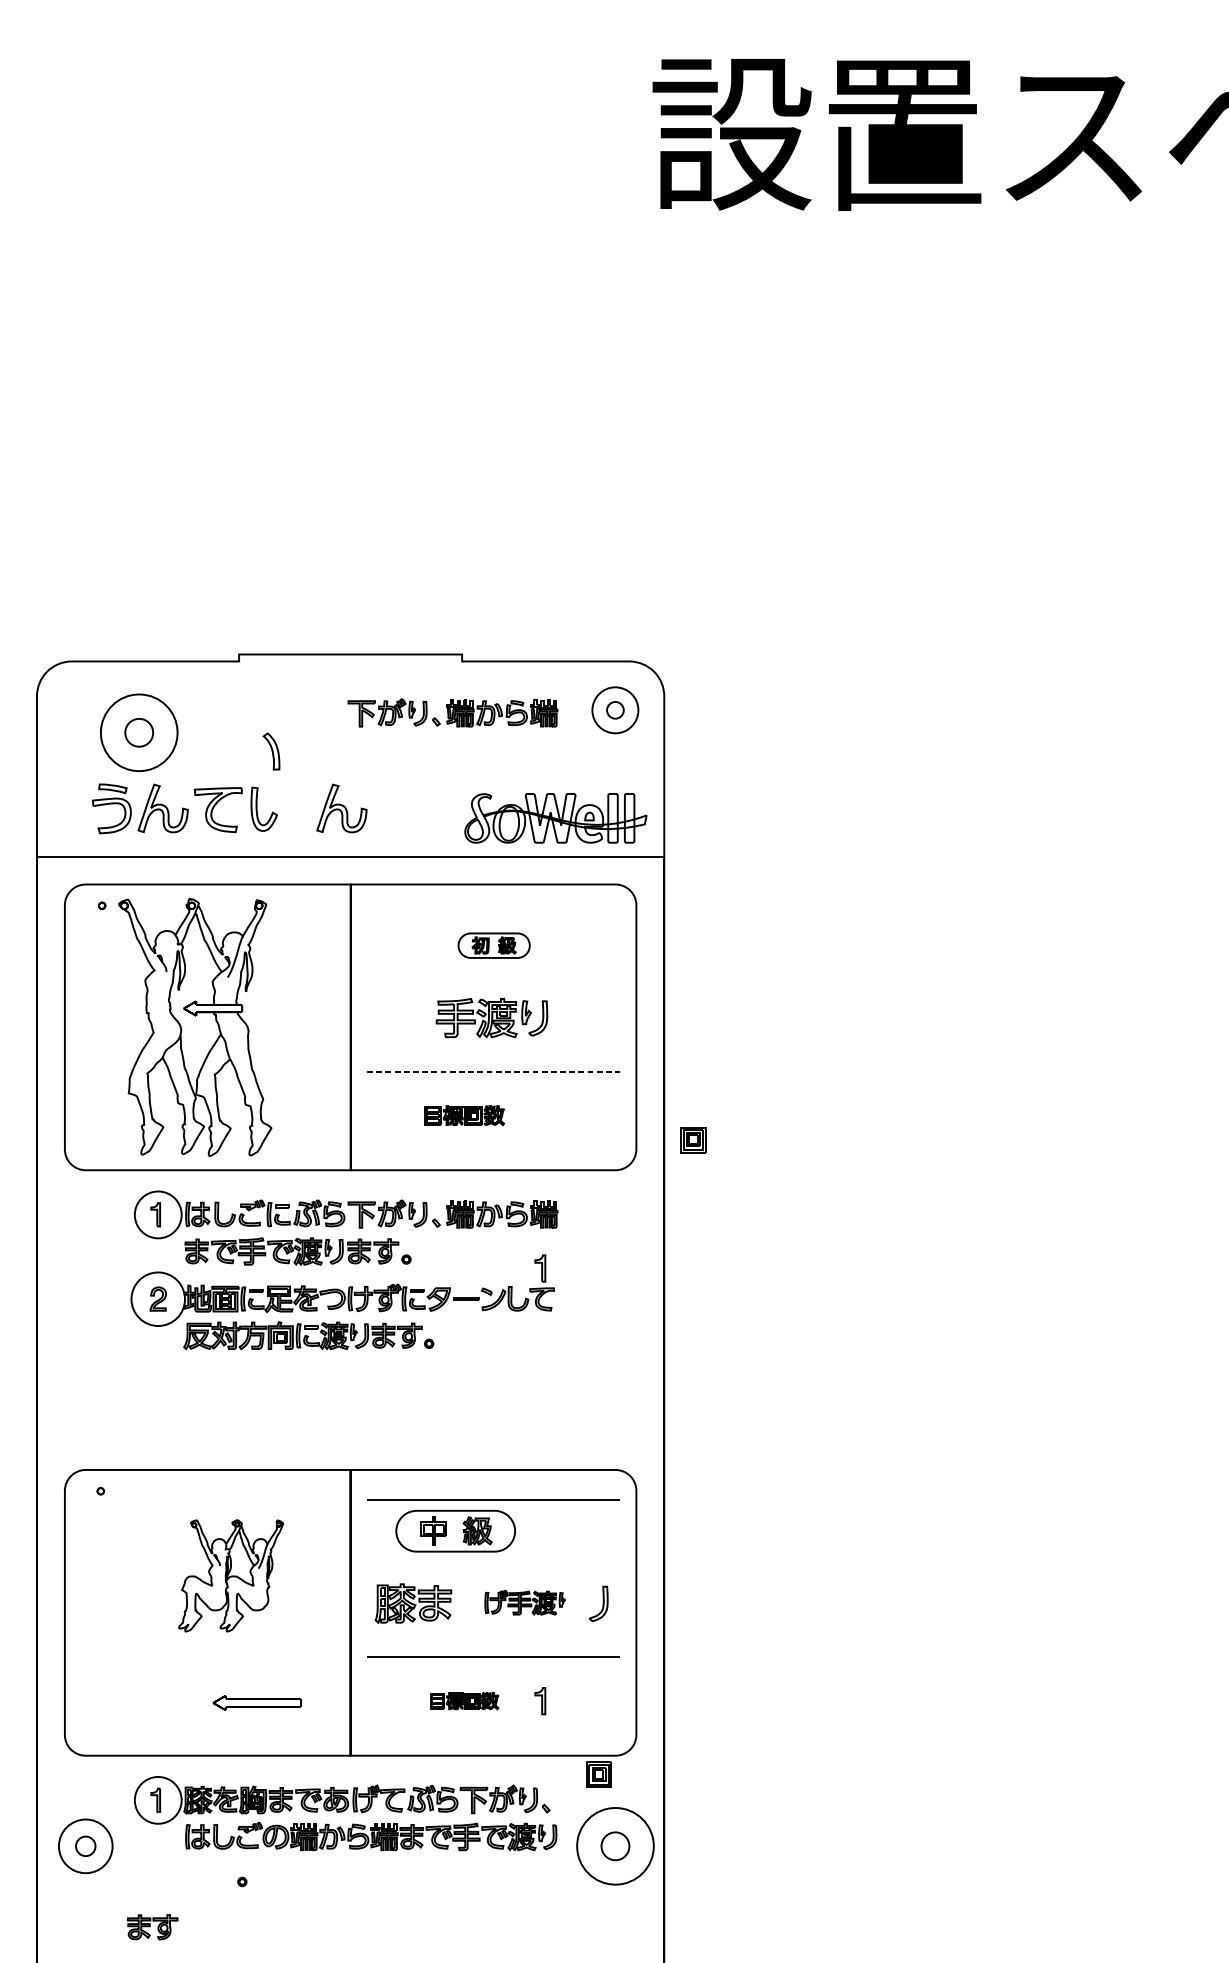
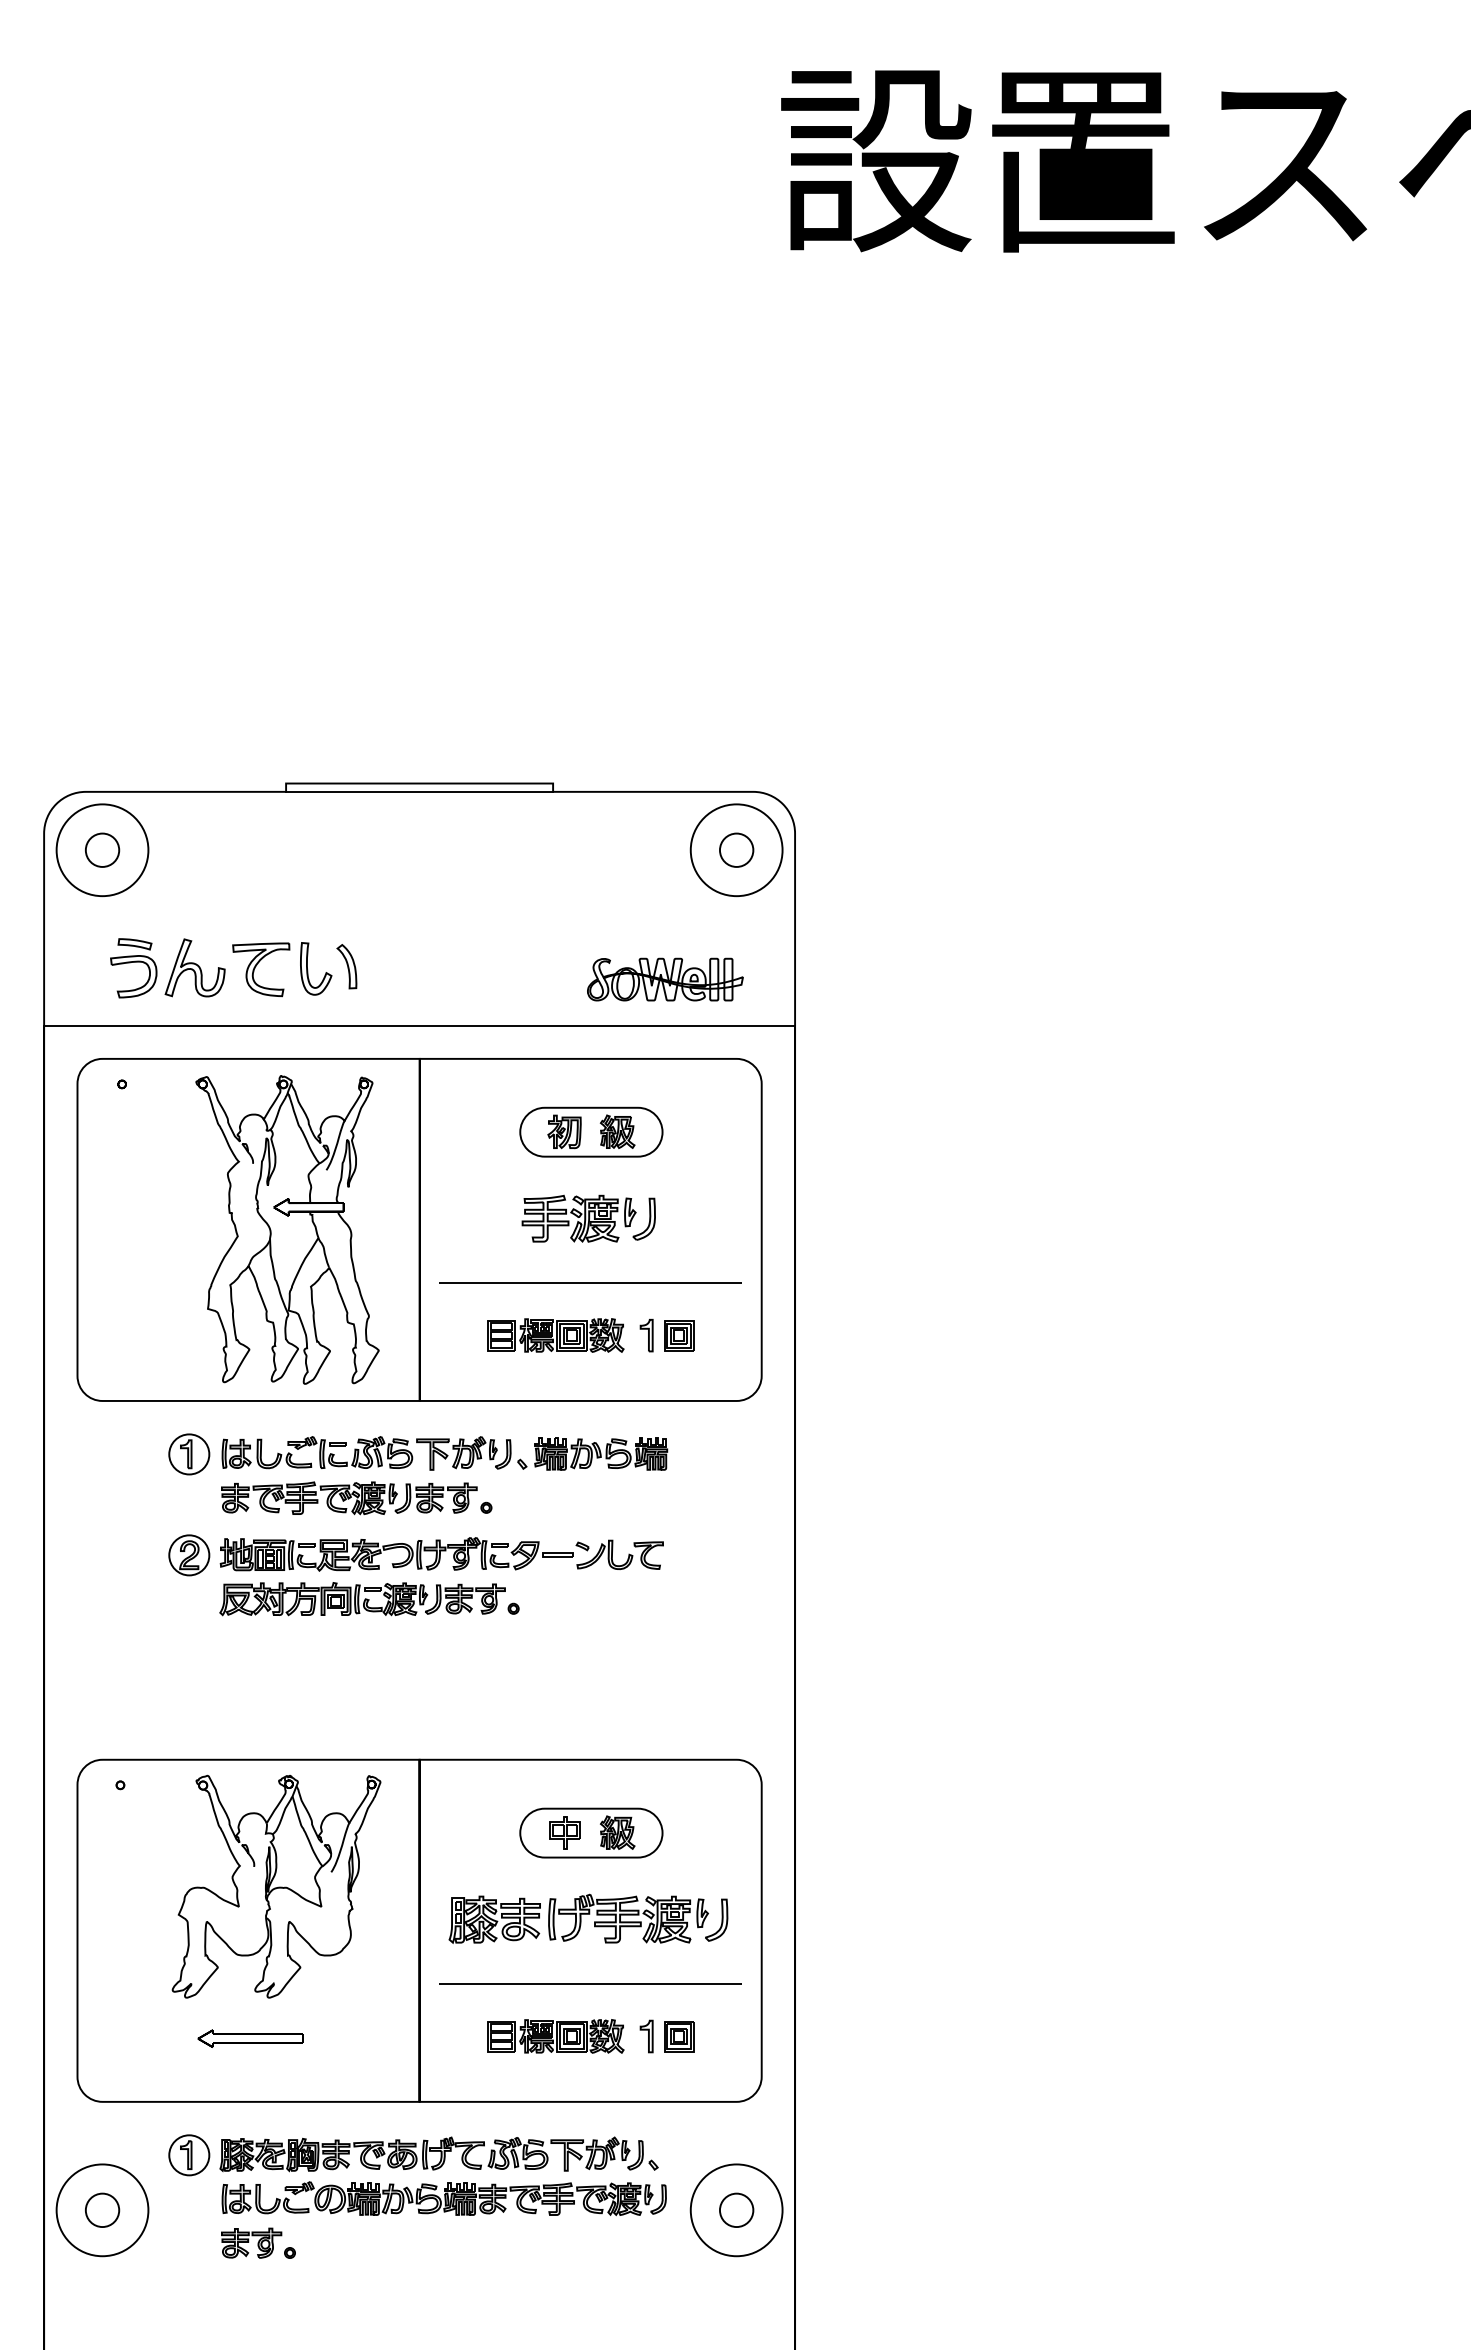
line: (350, 661) -> (419, 791), added
part: (615, 710) -> (736, 850), size x1.67
part: (453, 712) -> (542, 853), removed
part: (139, 732) -> (102, 850), moved
part: (271, 751) -> (346, 966), moved
part: (341, 808) -> (408, 967), removed
part: (556, 818) -> (665, 979), size x0.71
part: (494, 945) -> (591, 1131), size x1.67
part: (195, 1027) -> (287, 1229), moved
line: (494, 1071) -> (591, 1282), dashed -> solid
part: (464, 1115) -> (555, 1335), size x1.43
part: (693, 1139) -> (679, 1335), moved
circle: (158, 1214) -> (189, 1454), size x0.71
part: (540, 1268) -> (646, 1335), moved
circle: (158, 1299) -> (189, 1555), size x0.62
line: (493, 1499) -> (590, 1795), removed
part: (455, 1530) -> (591, 1832), moved
part: (231, 1575) -> (276, 1886), size x1.67
part: (525, 1602) -> (628, 1918), size x1.67
part: (464, 1701) -> (555, 2036), size x1.67
part: (256, 1702) -> (250, 2038), moved
part: (599, 1774) -> (679, 2036), moved
circle: (158, 1800) -> (189, 2155), size x0.71
part: (85, 1846) -> (102, 2210), size x1.43
part: (152, 1926) -> (251, 2242), moved

